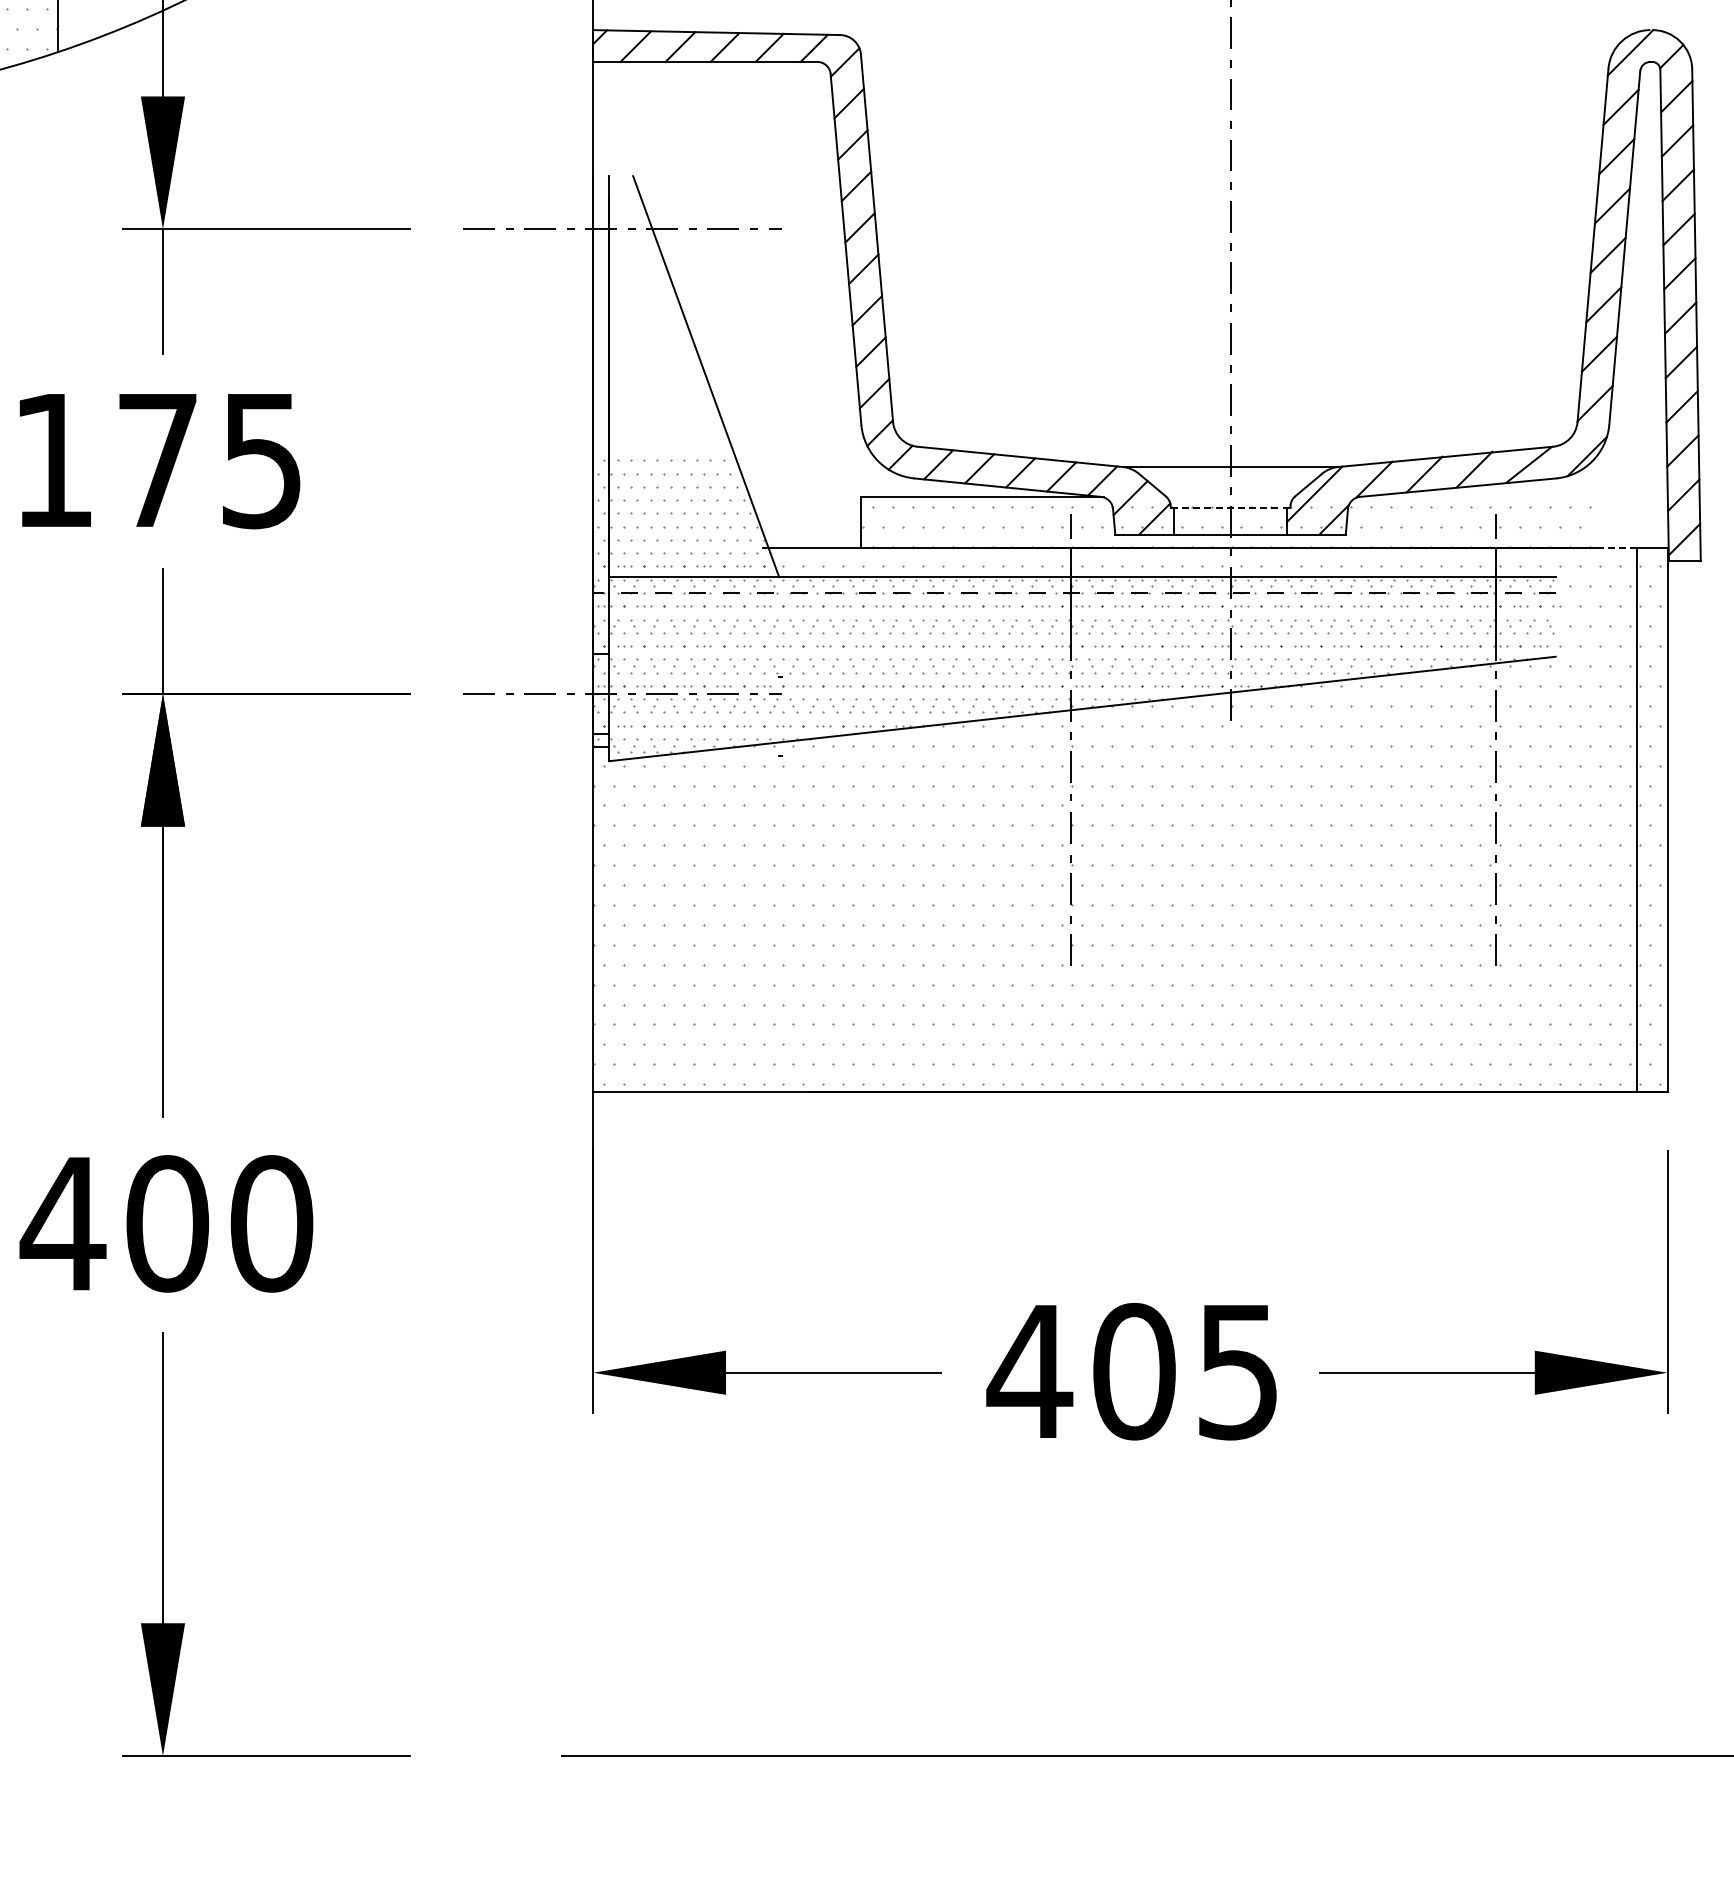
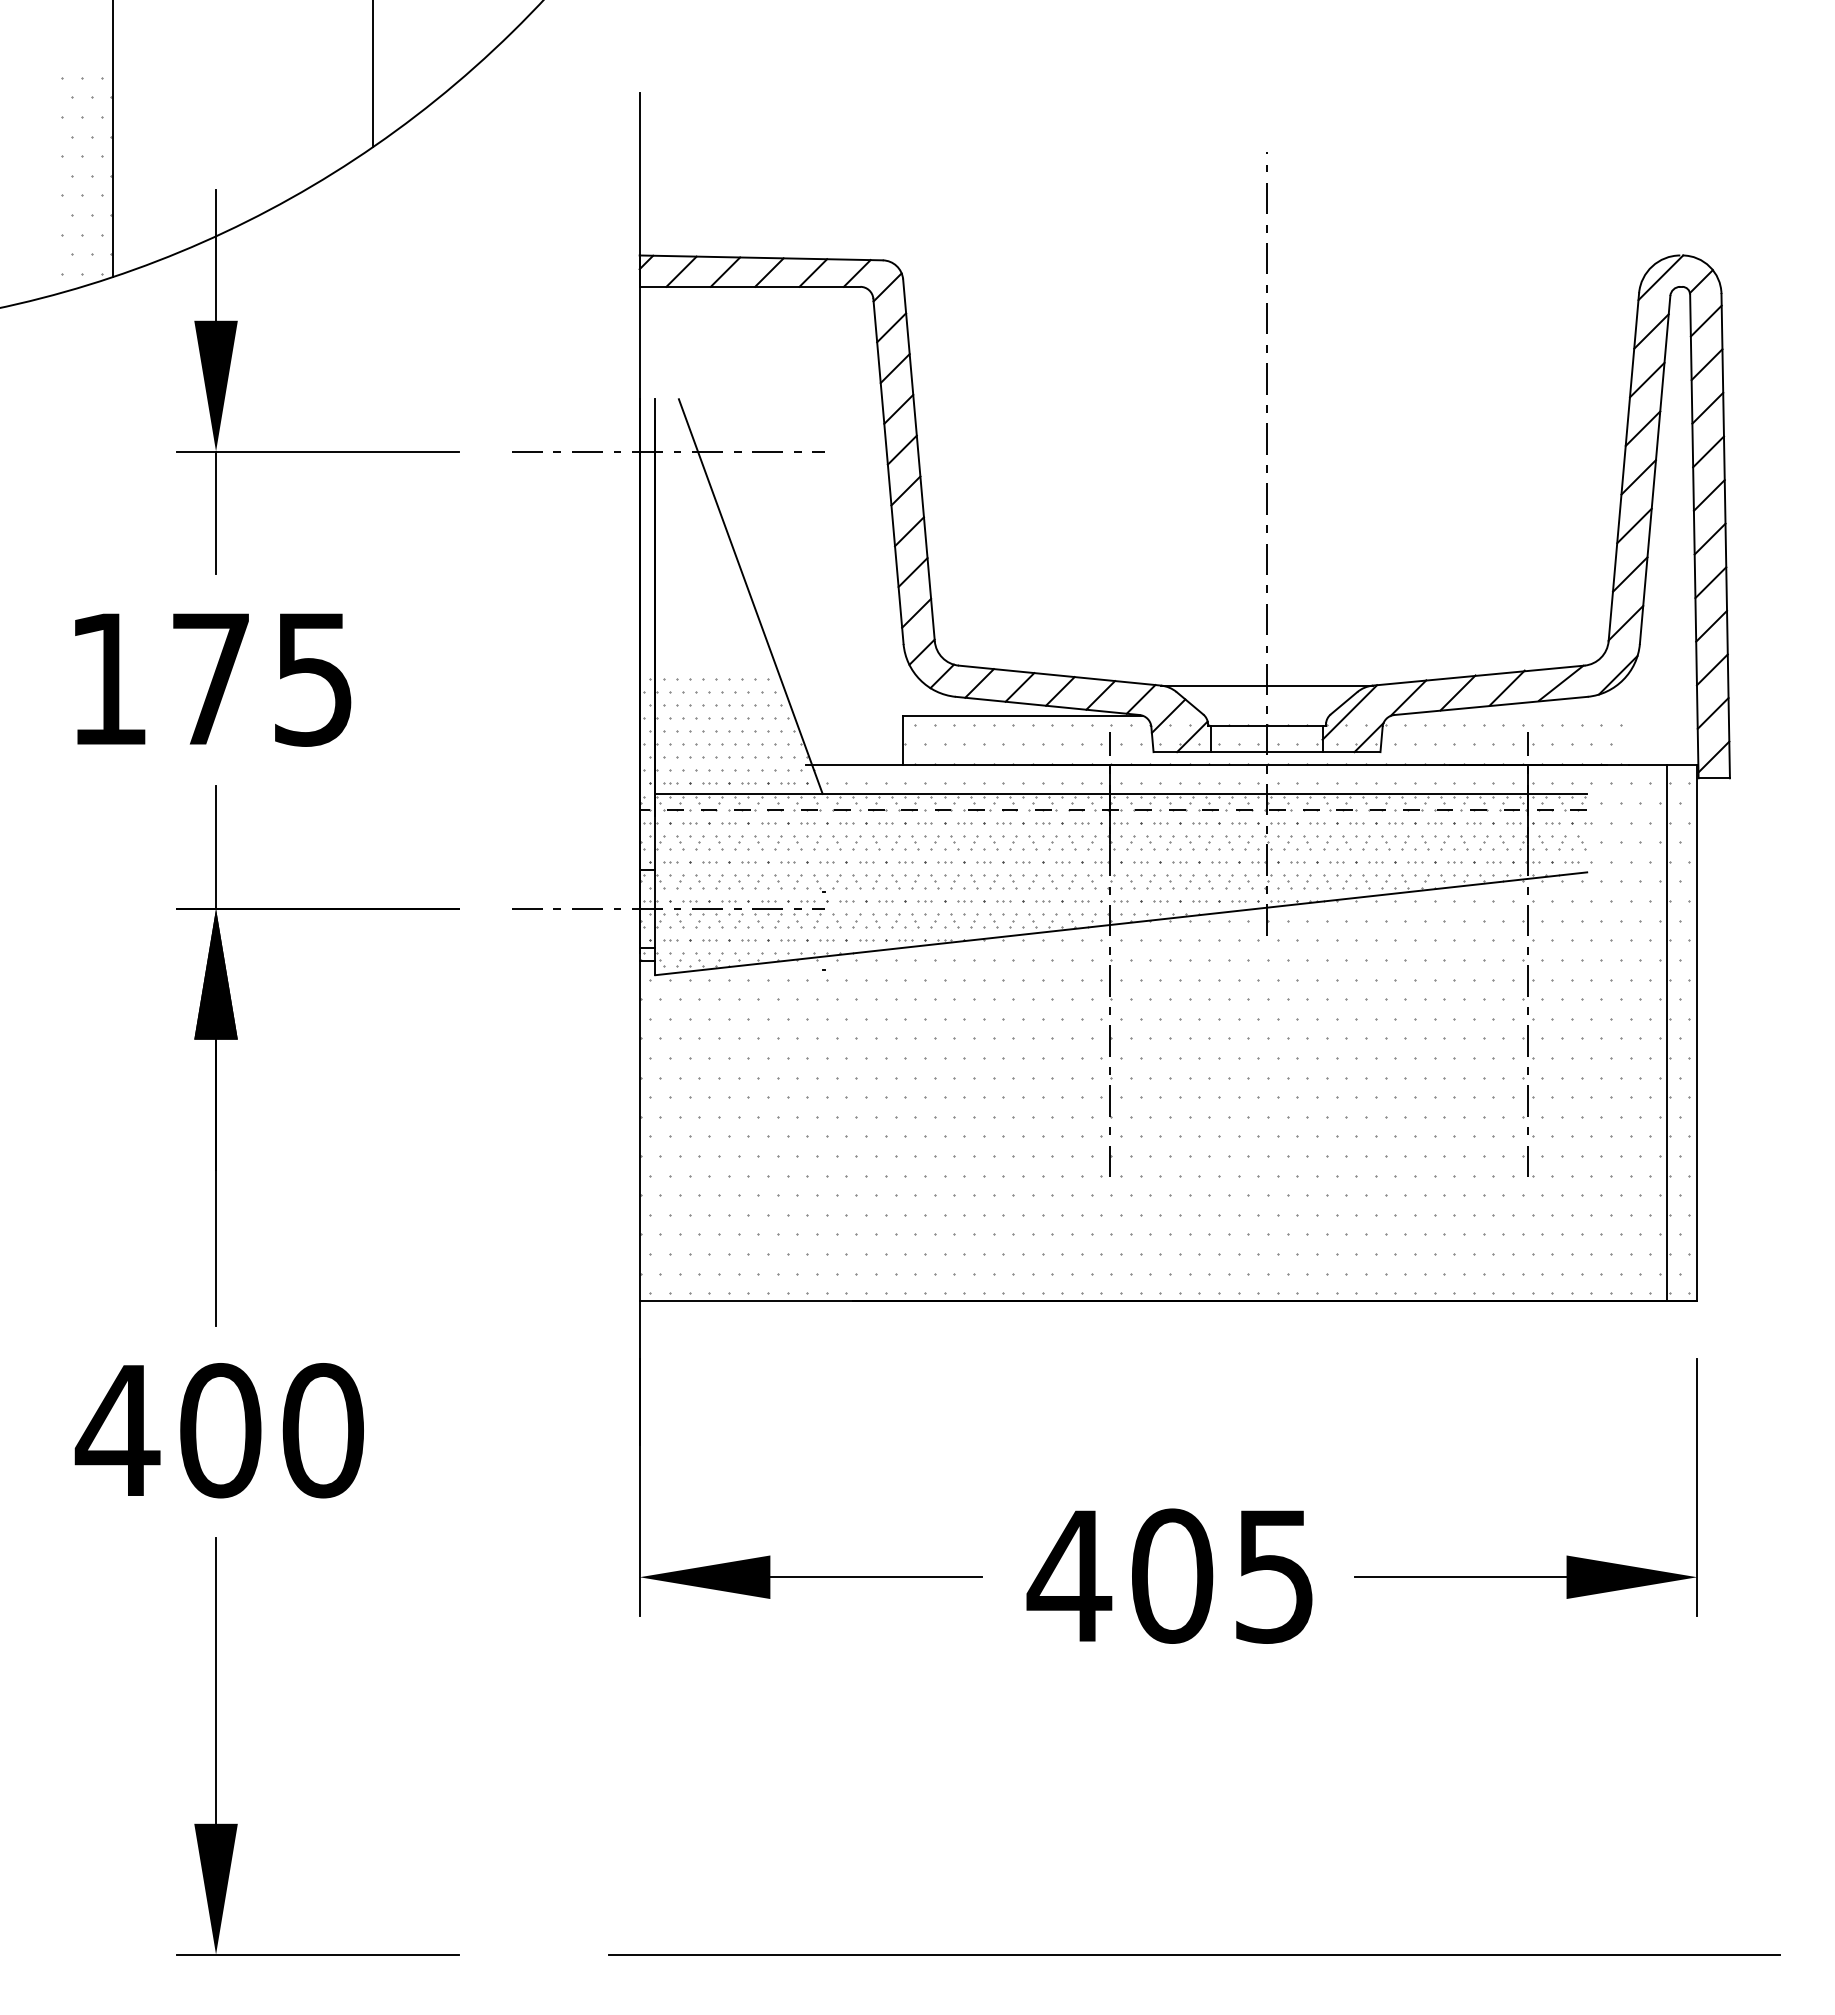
line: (1231, 507) -> (1267, 725), dashed -> solid
line: (1618, 548) -> (1648, 765), dashed -> solid

